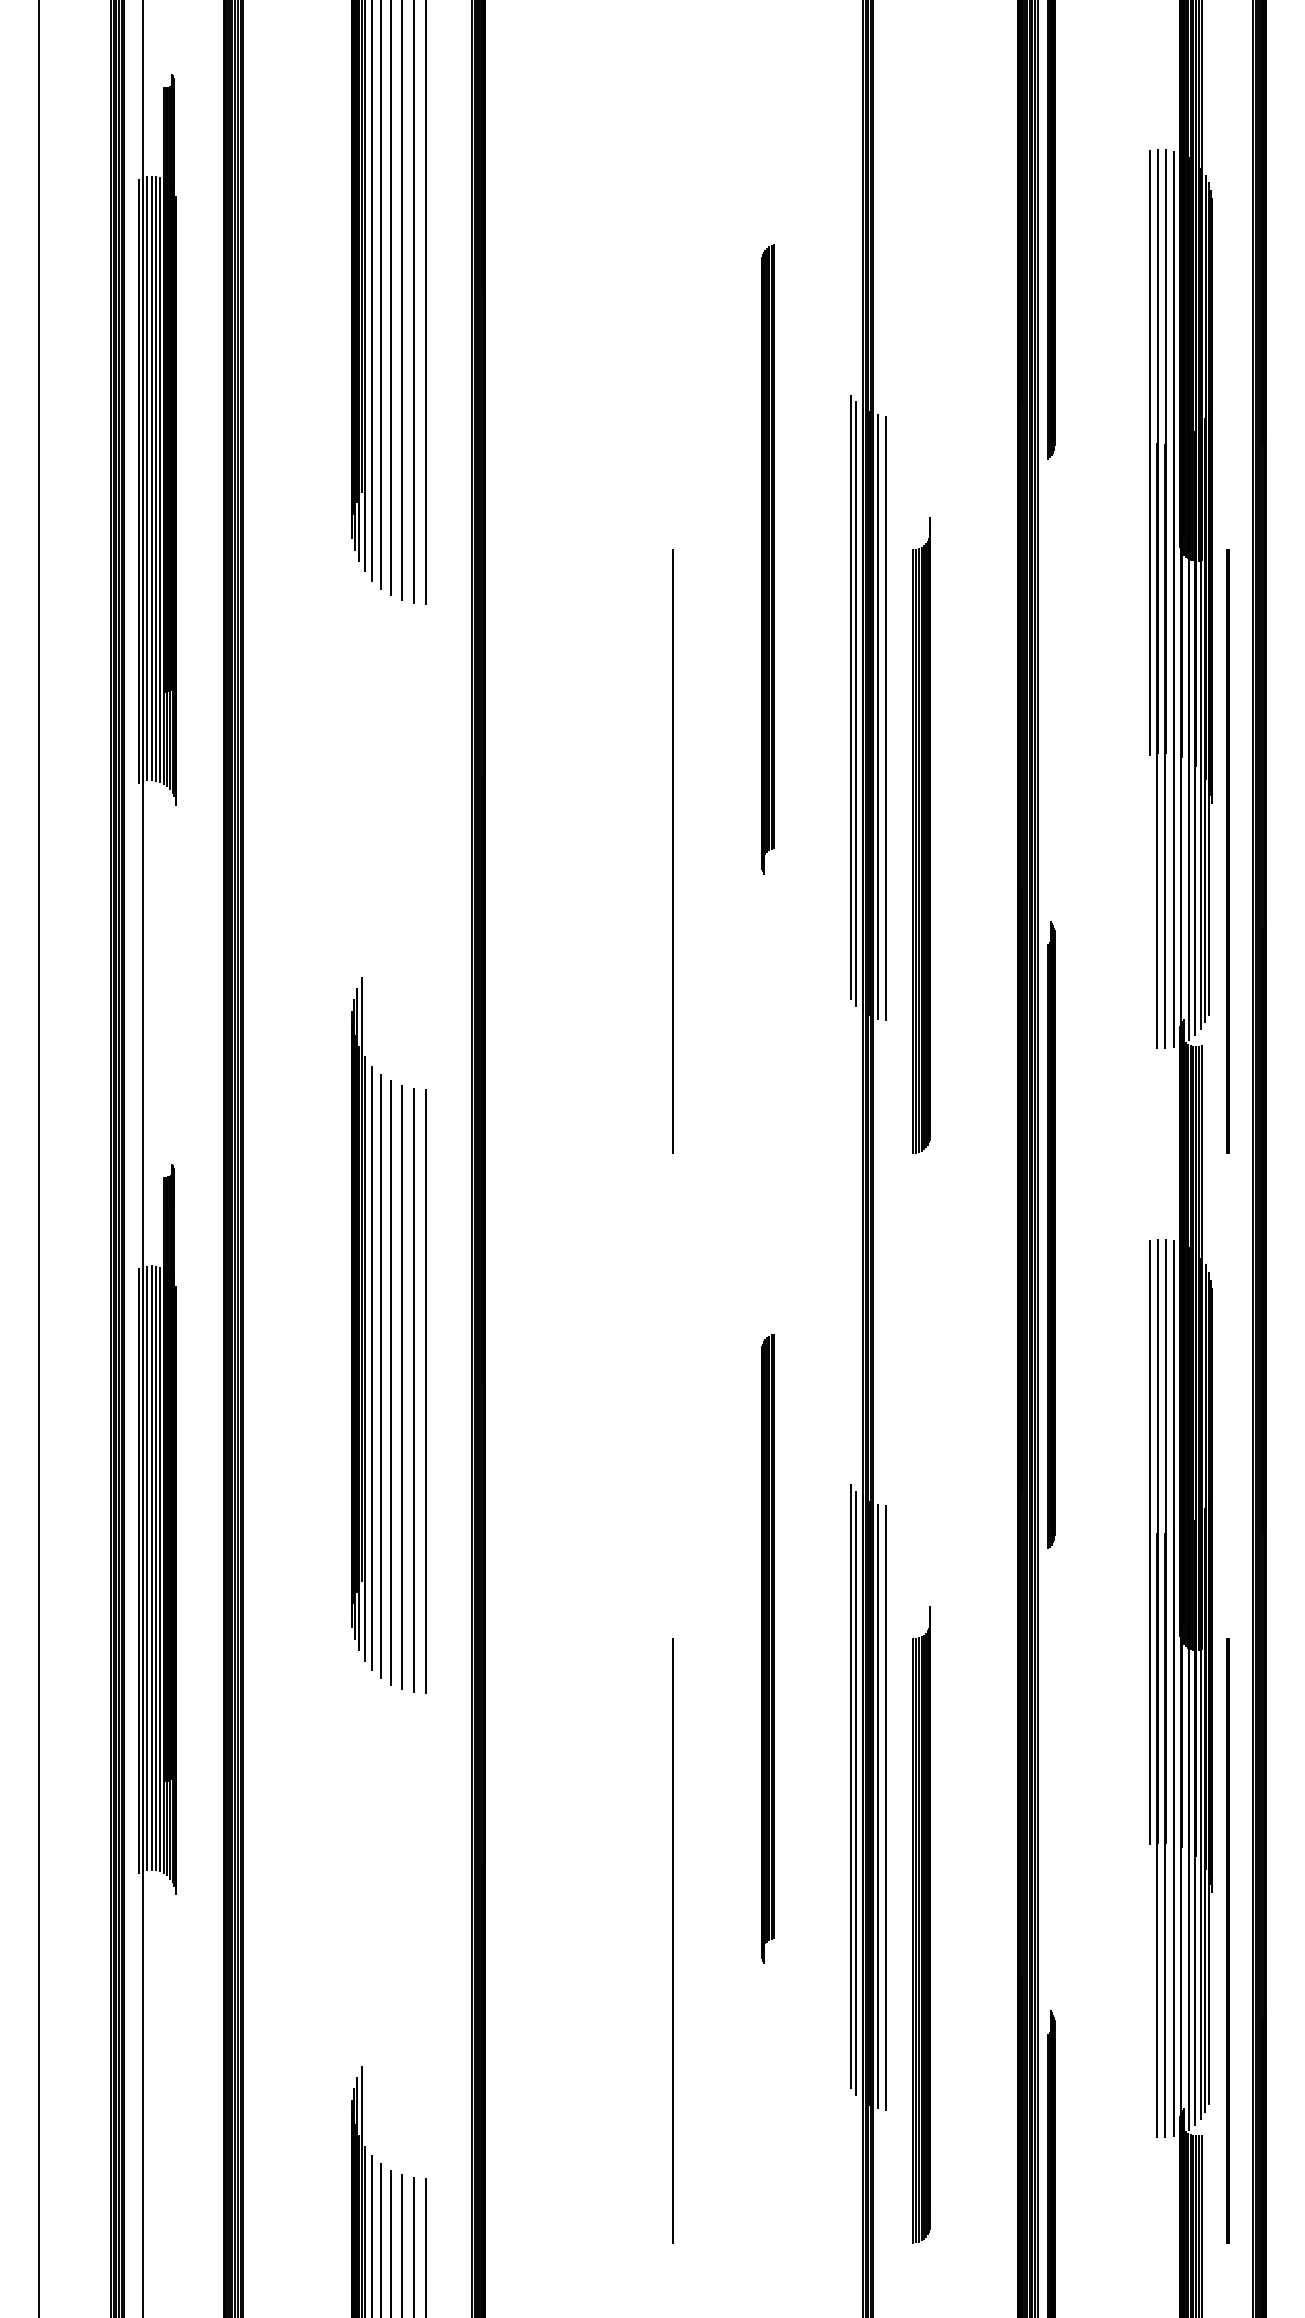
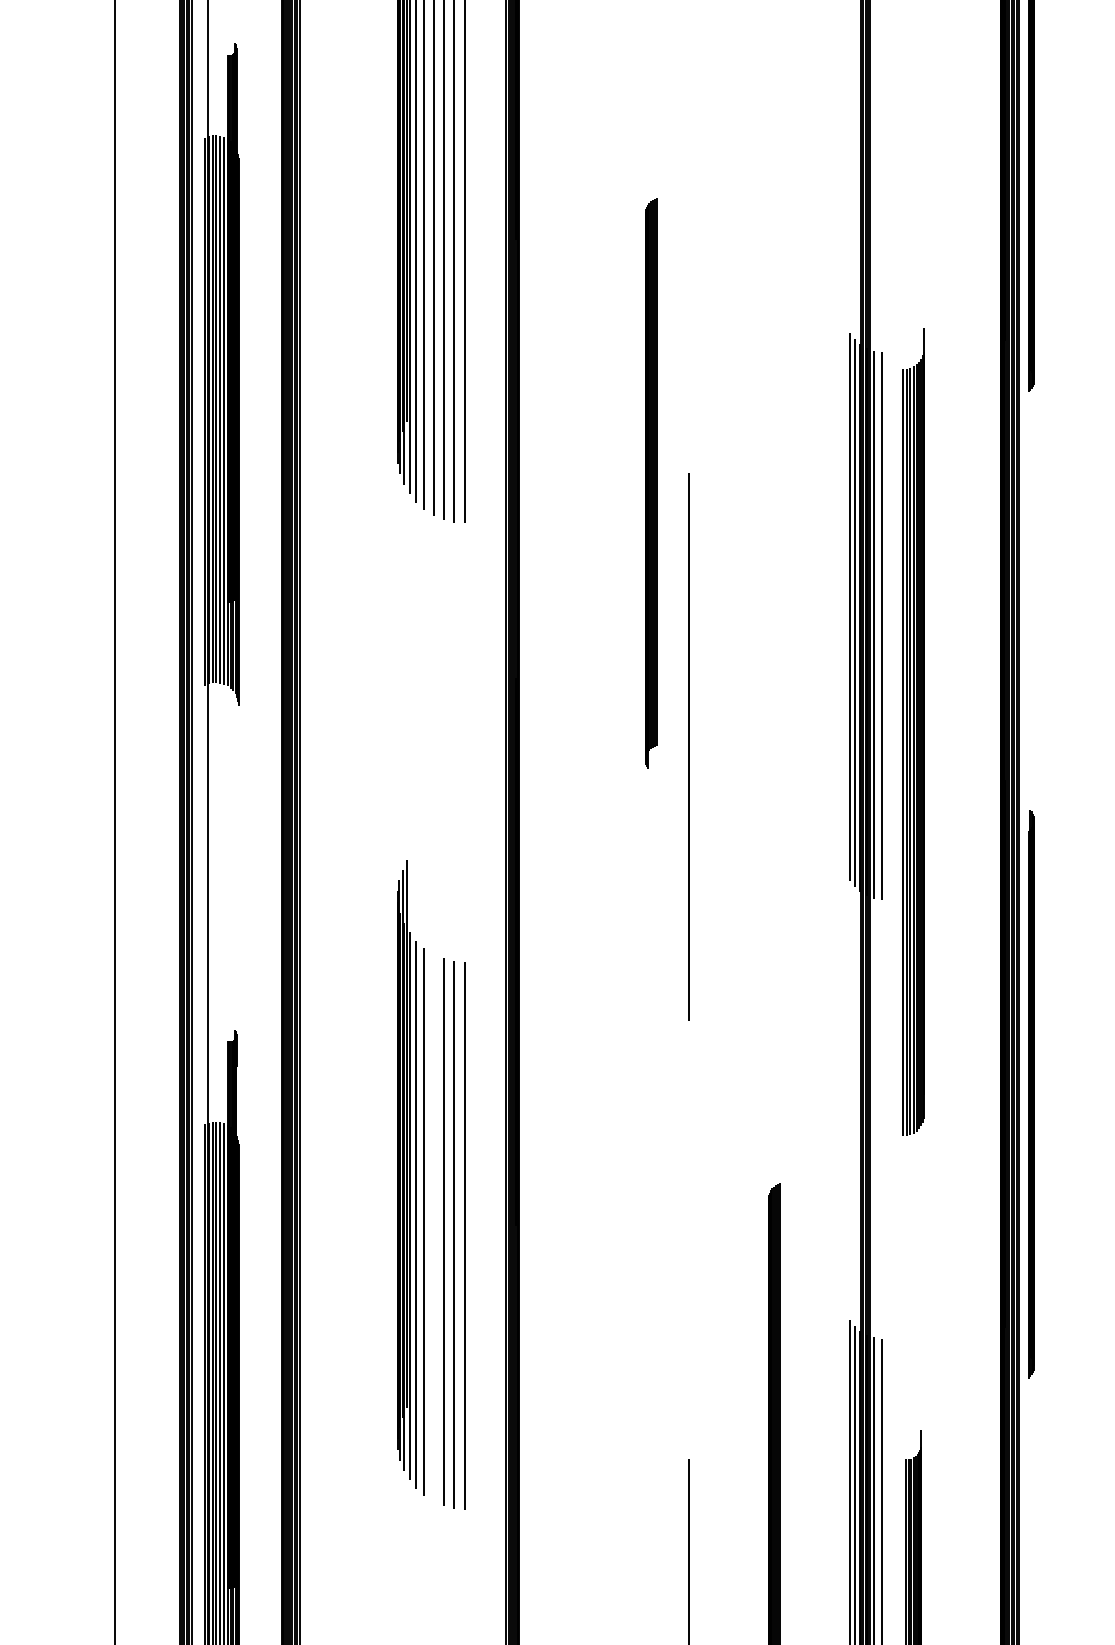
part: (767, 559) -> (651, 483), moved
part: (921, 835) -> (913, 732), size x1.4
line: (390, 1382) -> (432, 1227), removed

